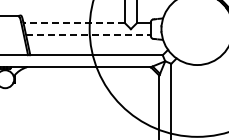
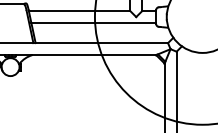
line: (74, 23) -> (79, 11), dashed -> solid
line: (88, 35) -> (93, 23), dashed -> solid

